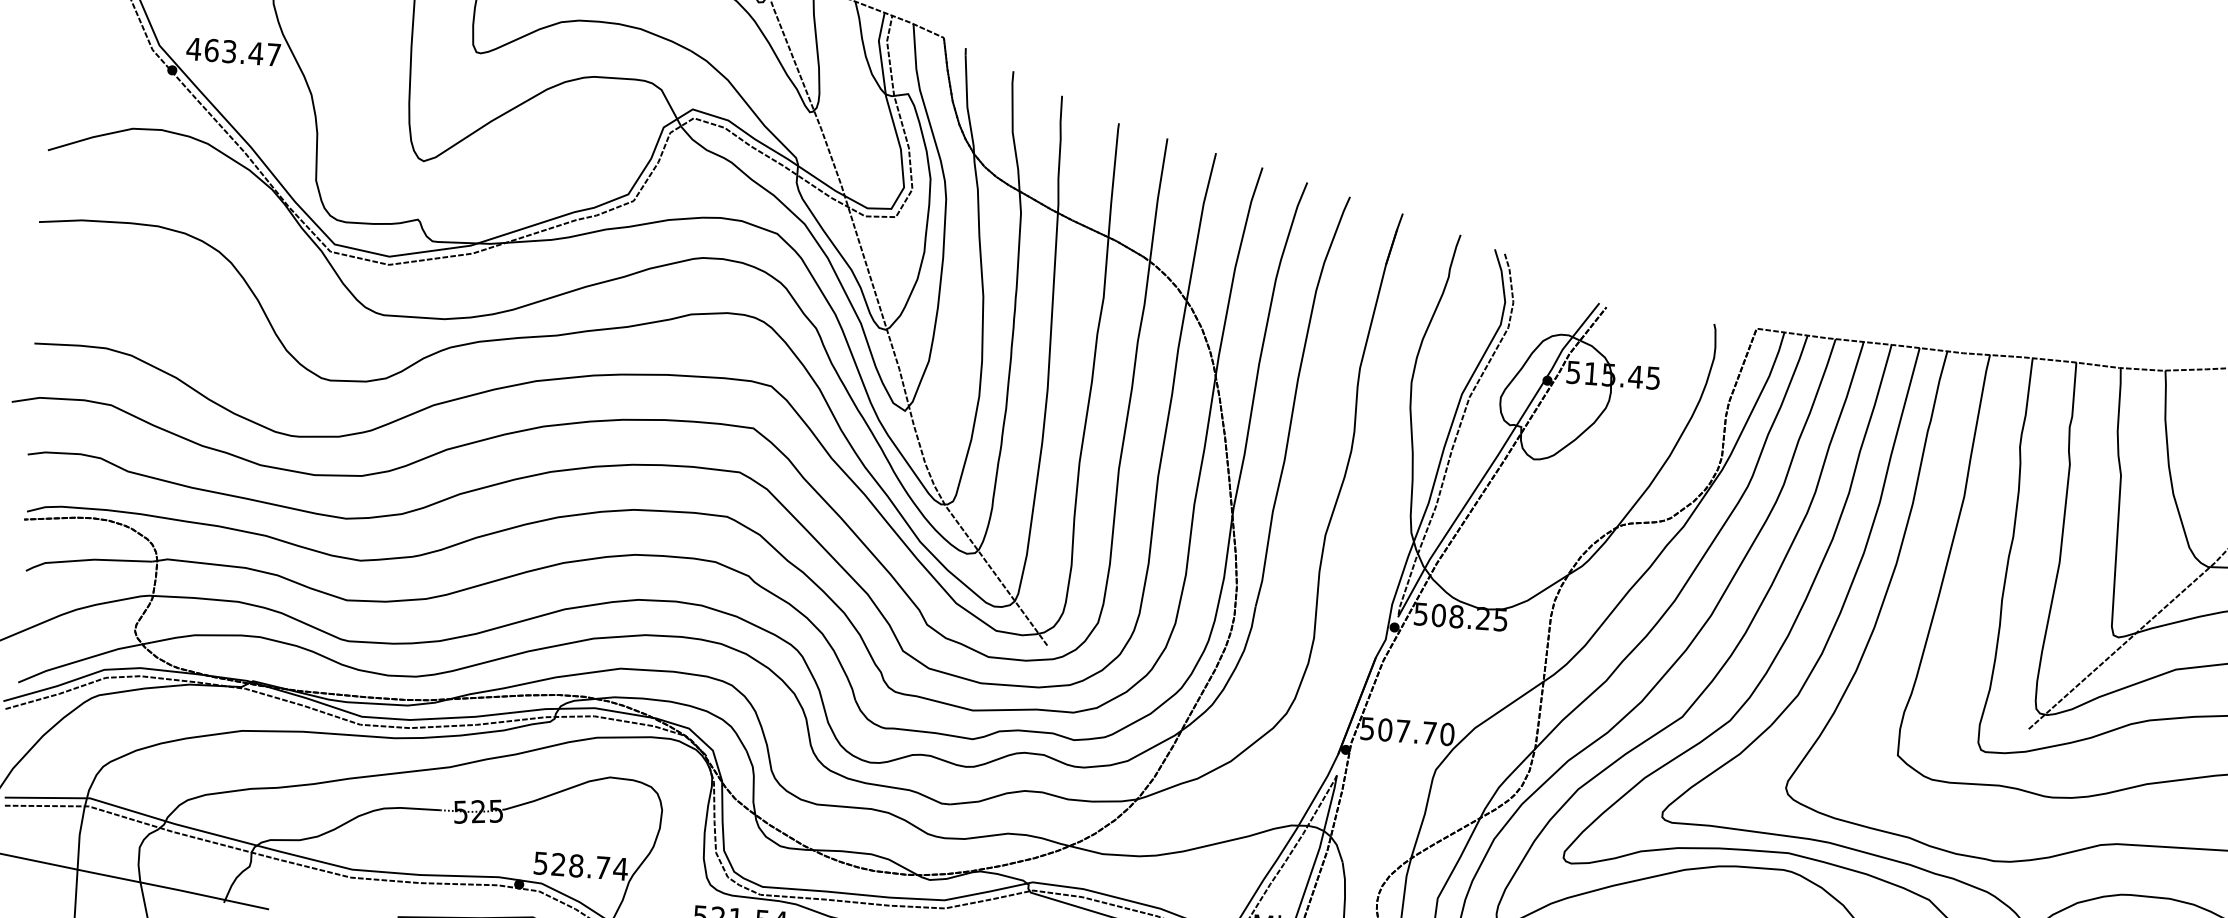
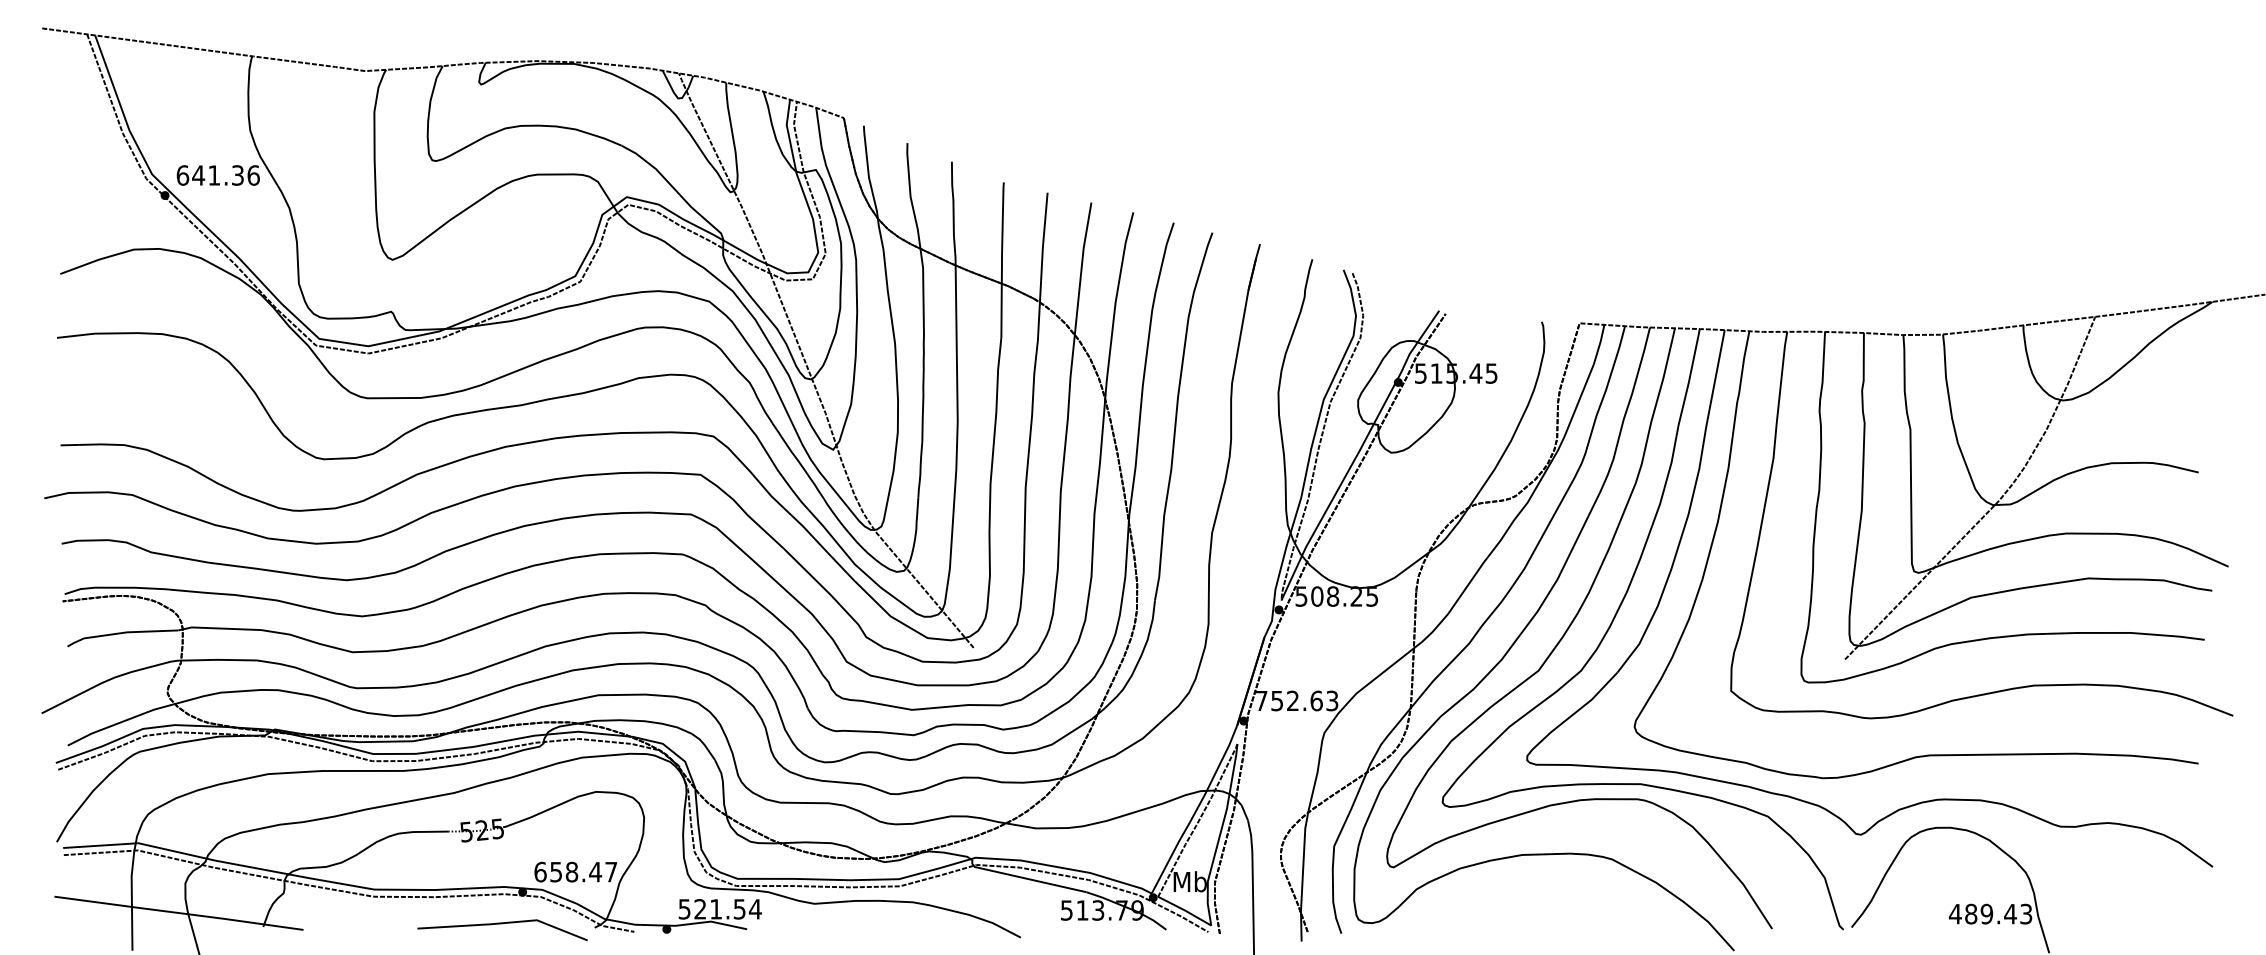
text: (233, 51) -> (217, 175), 463.47 -> 641.36
text: (1407, 731) -> (1296, 700), 507.70 -> 752.63
text: (580, 865) -> (575, 871), 528.74 -> 658.47

